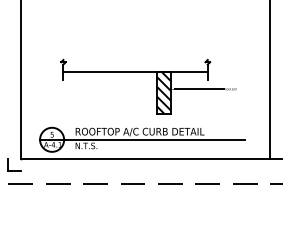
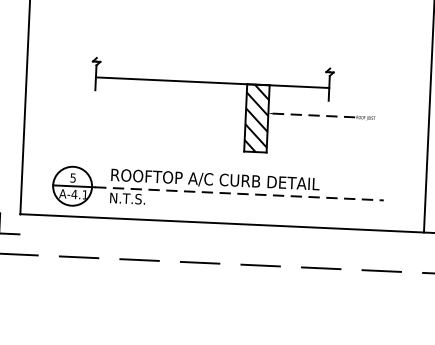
line: (199, 89) -> (314, 115), solid -> dashed
line: (155, 139) -> (239, 193), solid -> dashed

